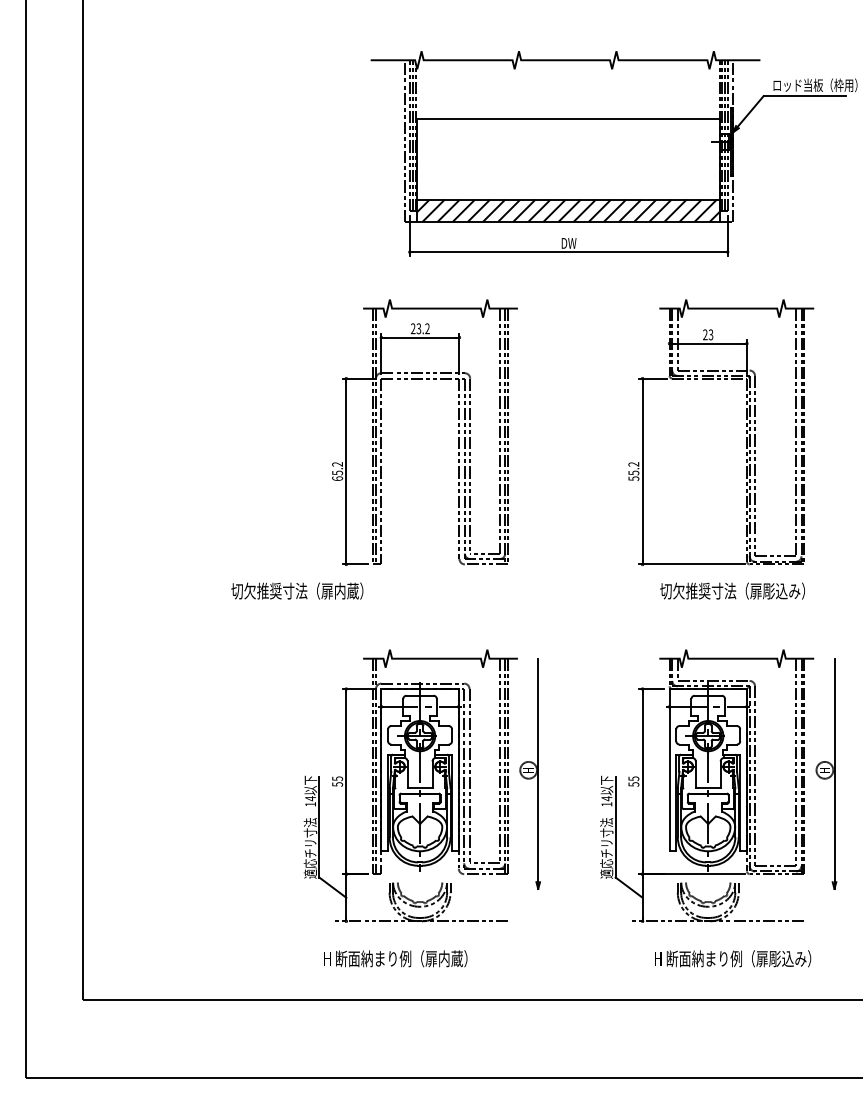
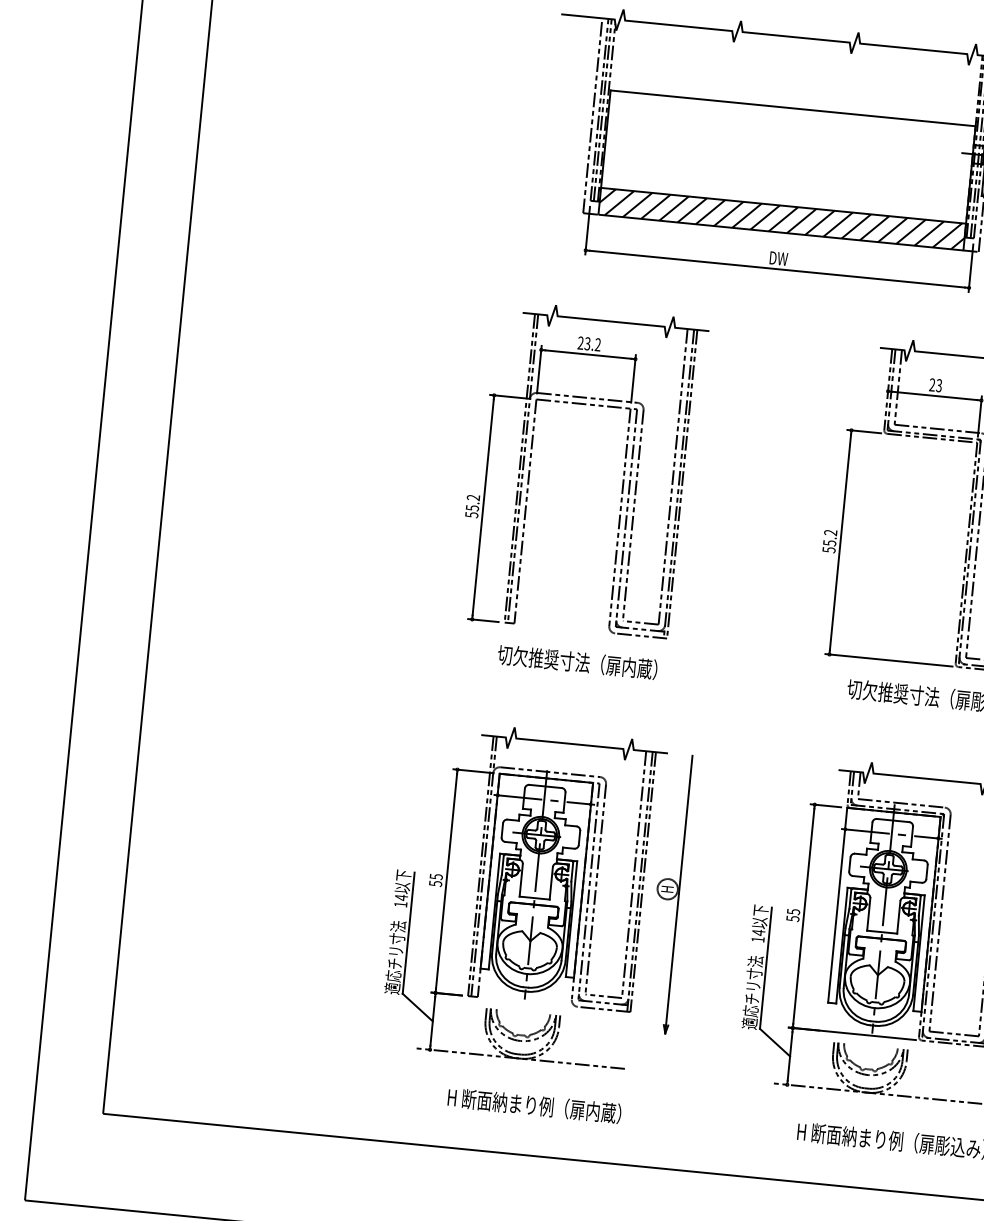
text: (337, 478) -> (471, 514), 65.2 -> 55.2
text: (297, 590) -> (577, 661), moved
text: (395, 958) -> (534, 1105), moved

